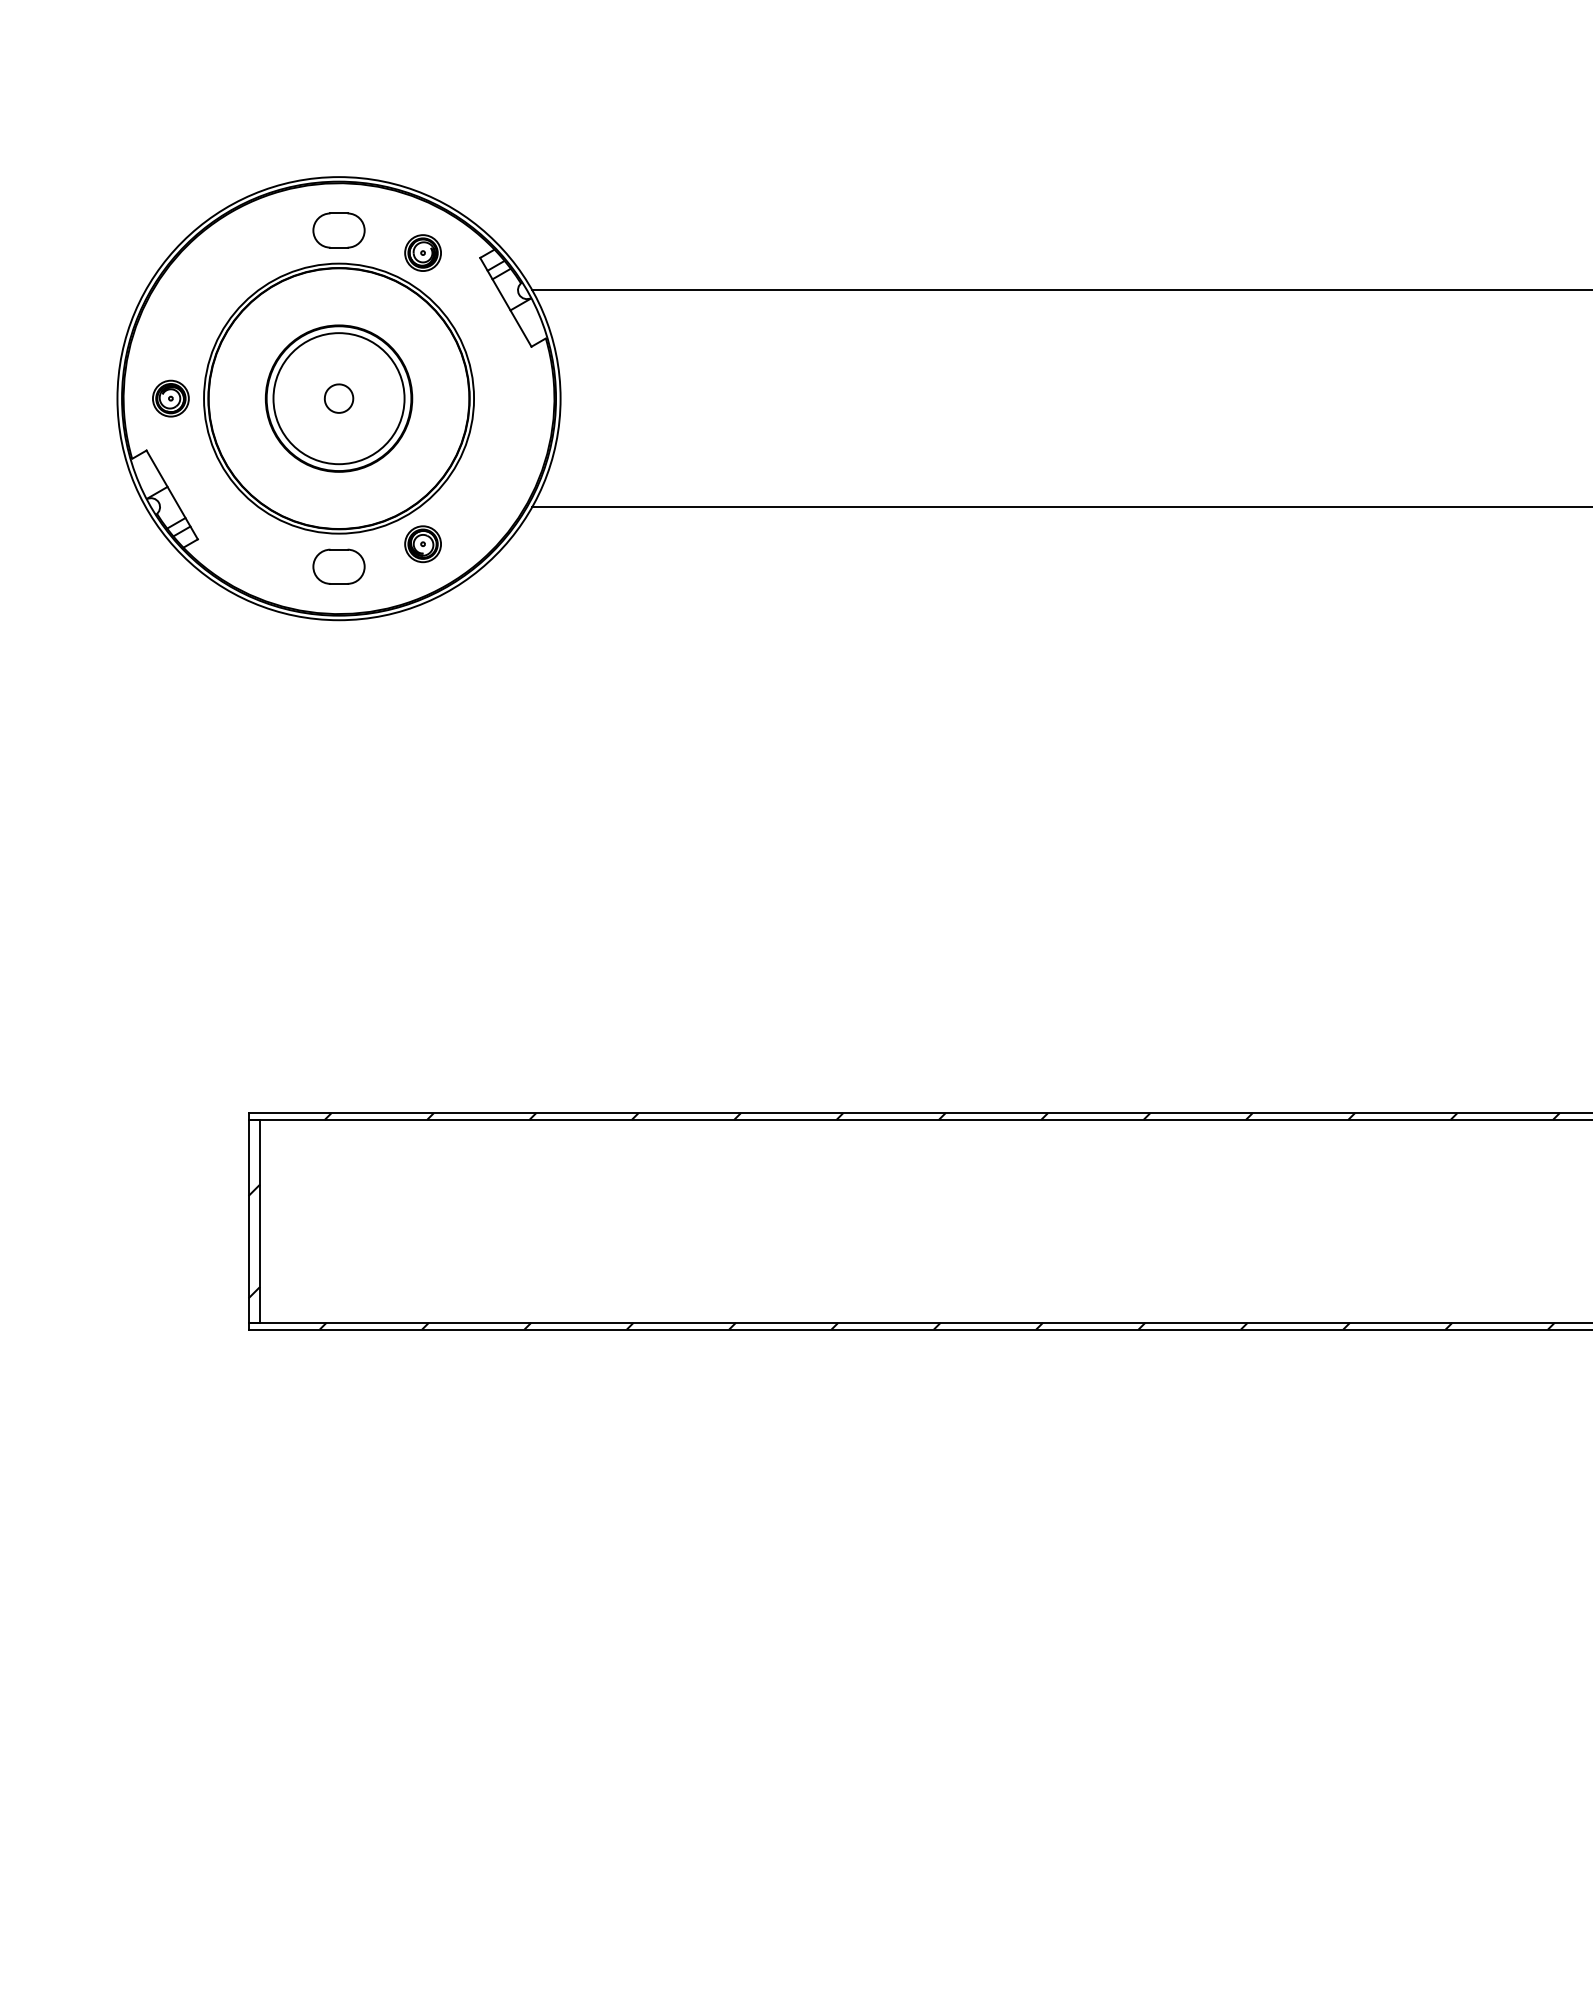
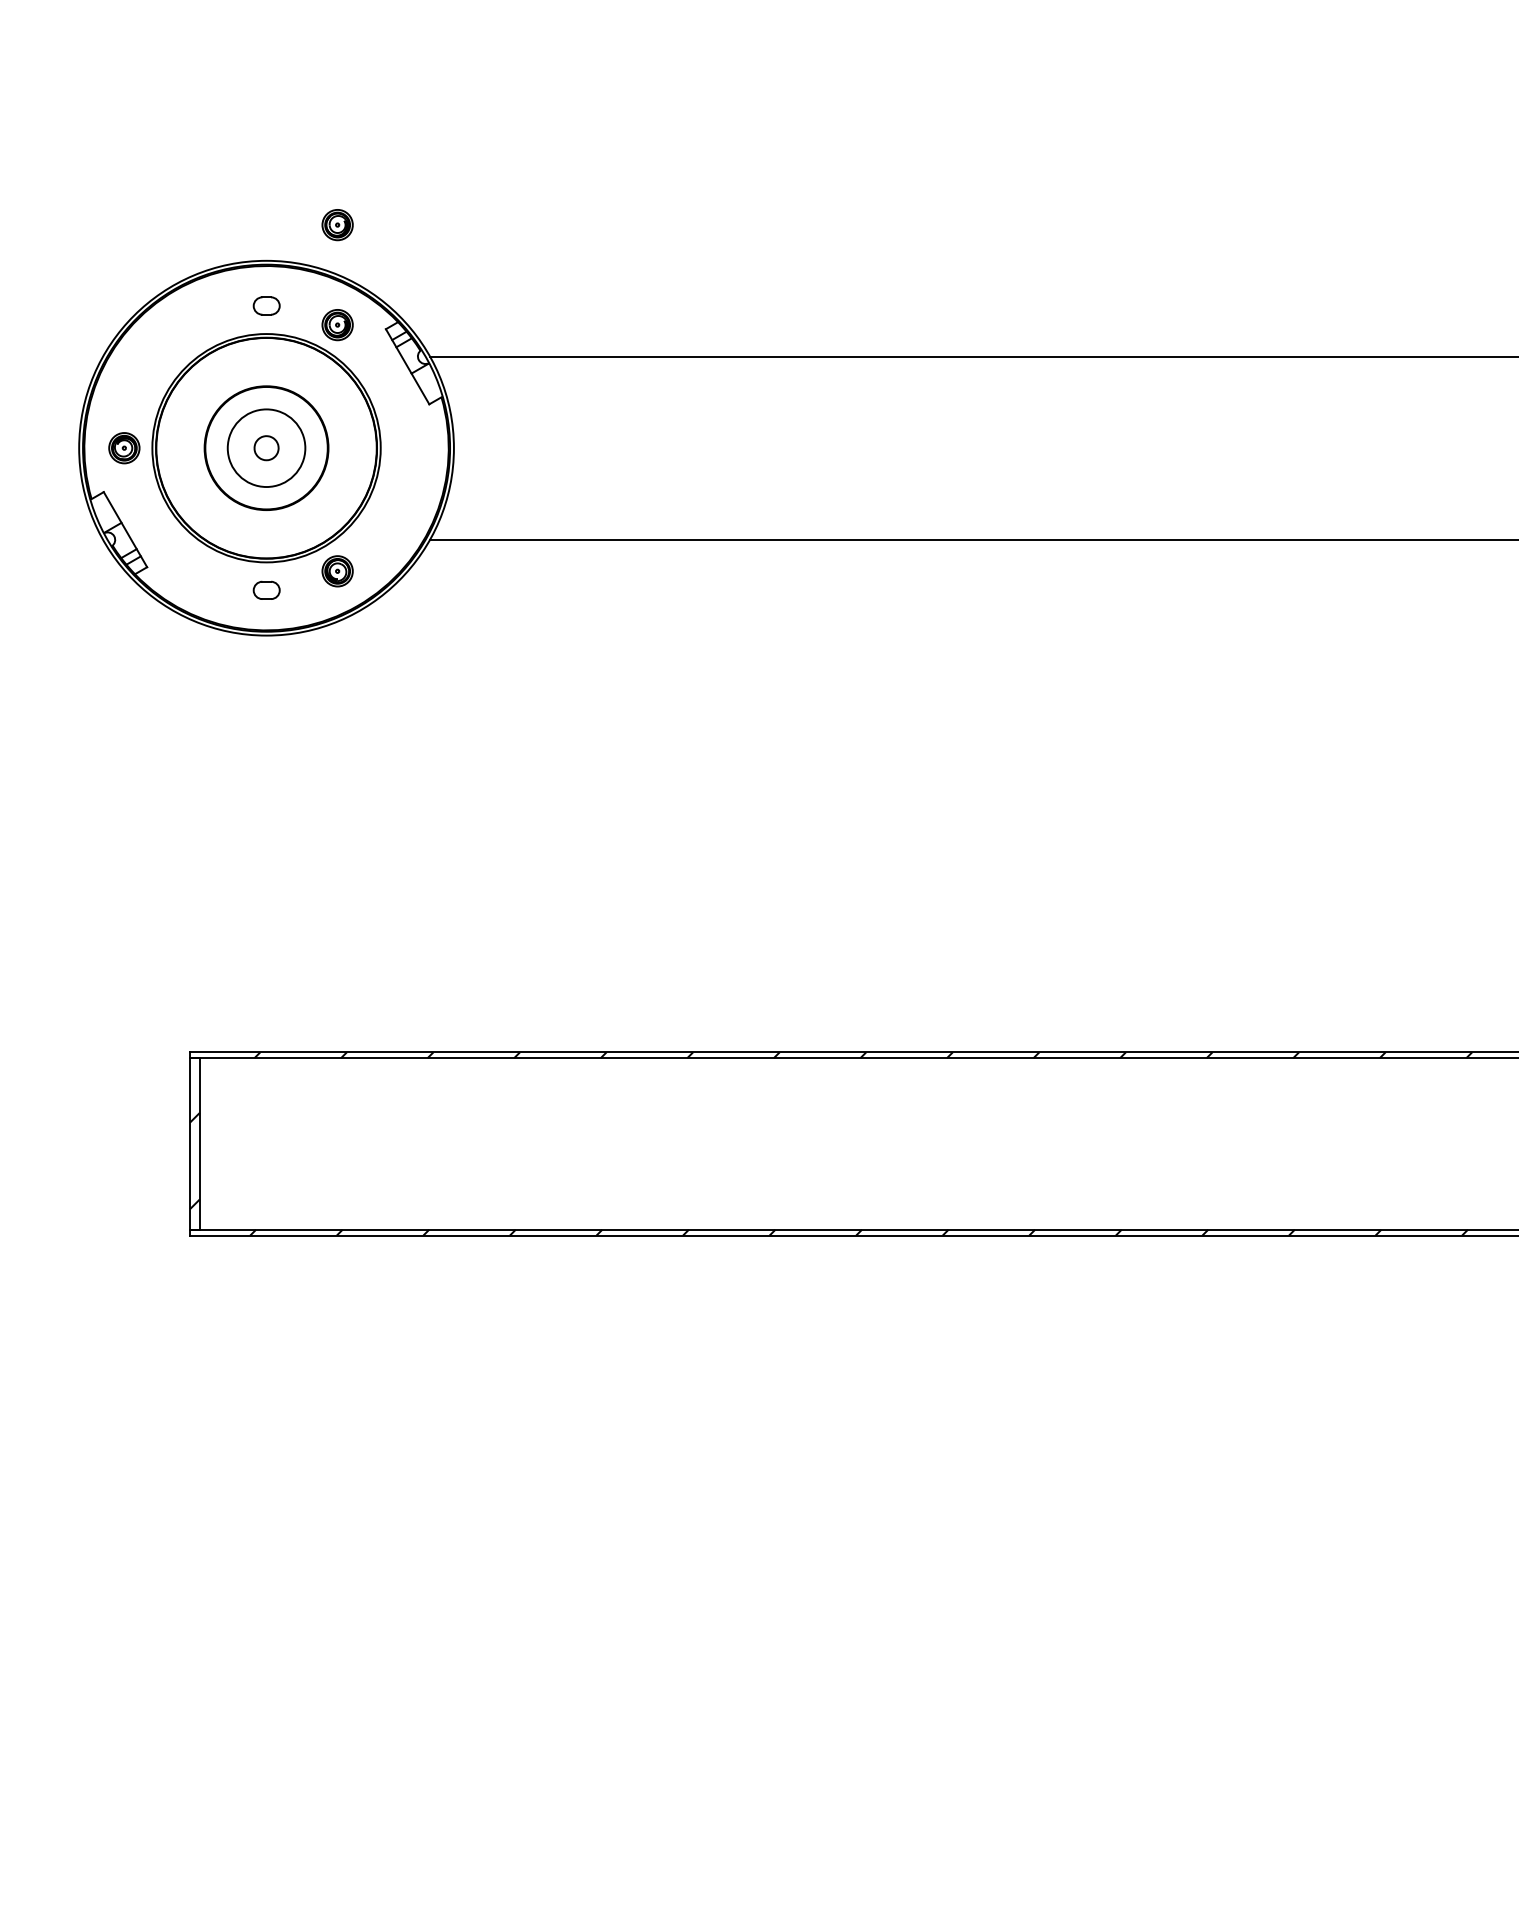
part: (422, 135) -> (337, 225), added
part: (338, 229) -> (266, 305), size x0.6
circle: (338, 397) -> (266, 447), size x0.7
part: (338, 566) -> (266, 590), size x0.6

